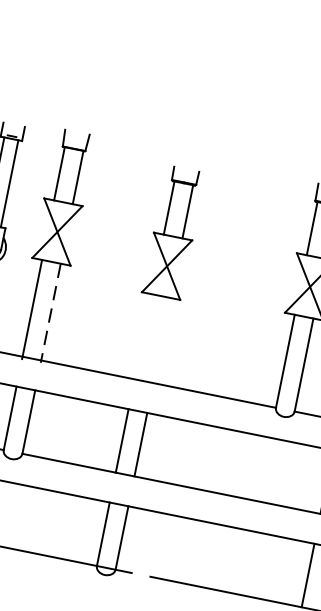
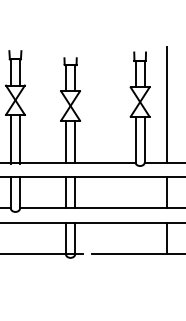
line: (51, 313) -> (20, 139), dashed -> solid
line: (142, 336) -> (65, 141), added
line: (162, 340) -> (75, 141), added

